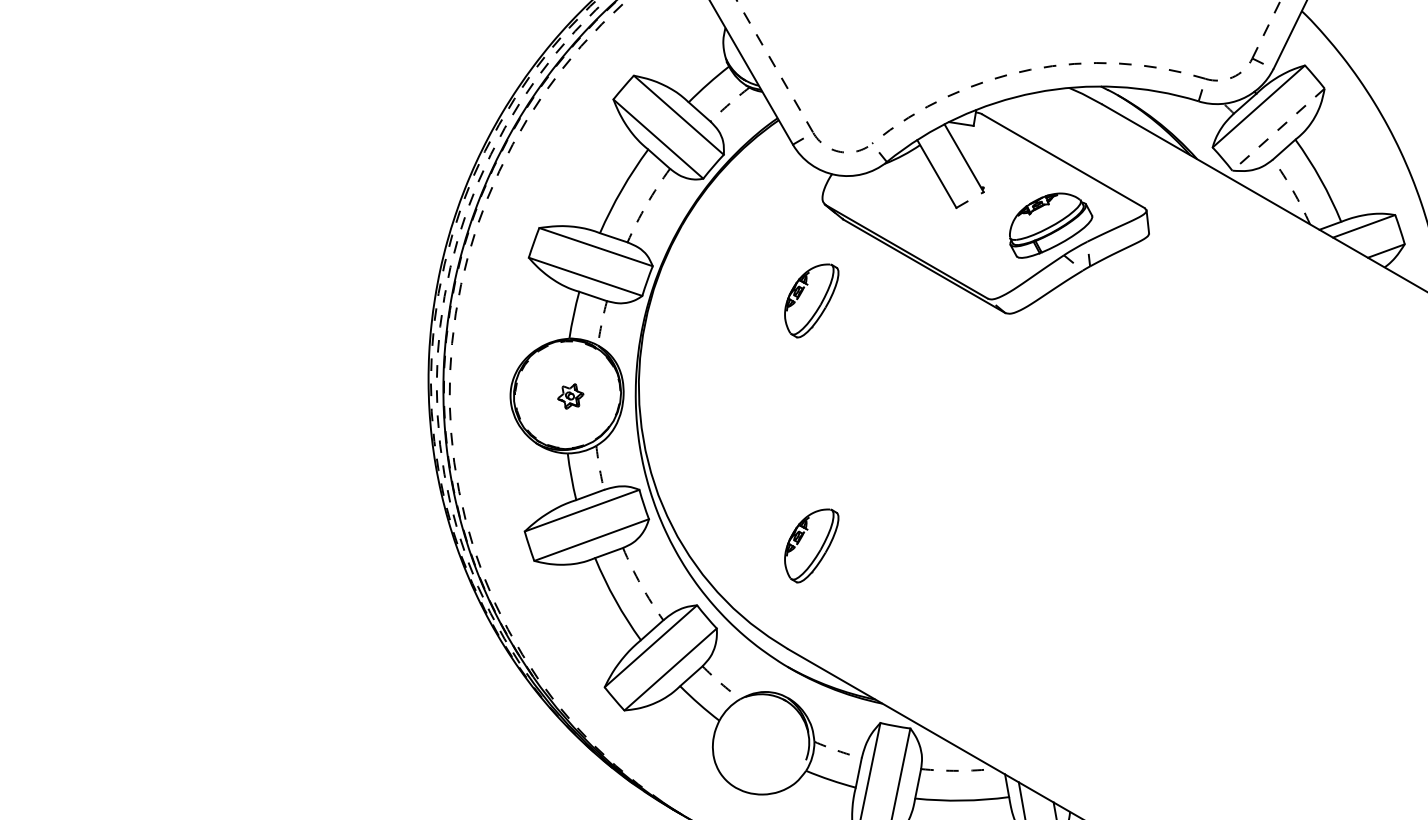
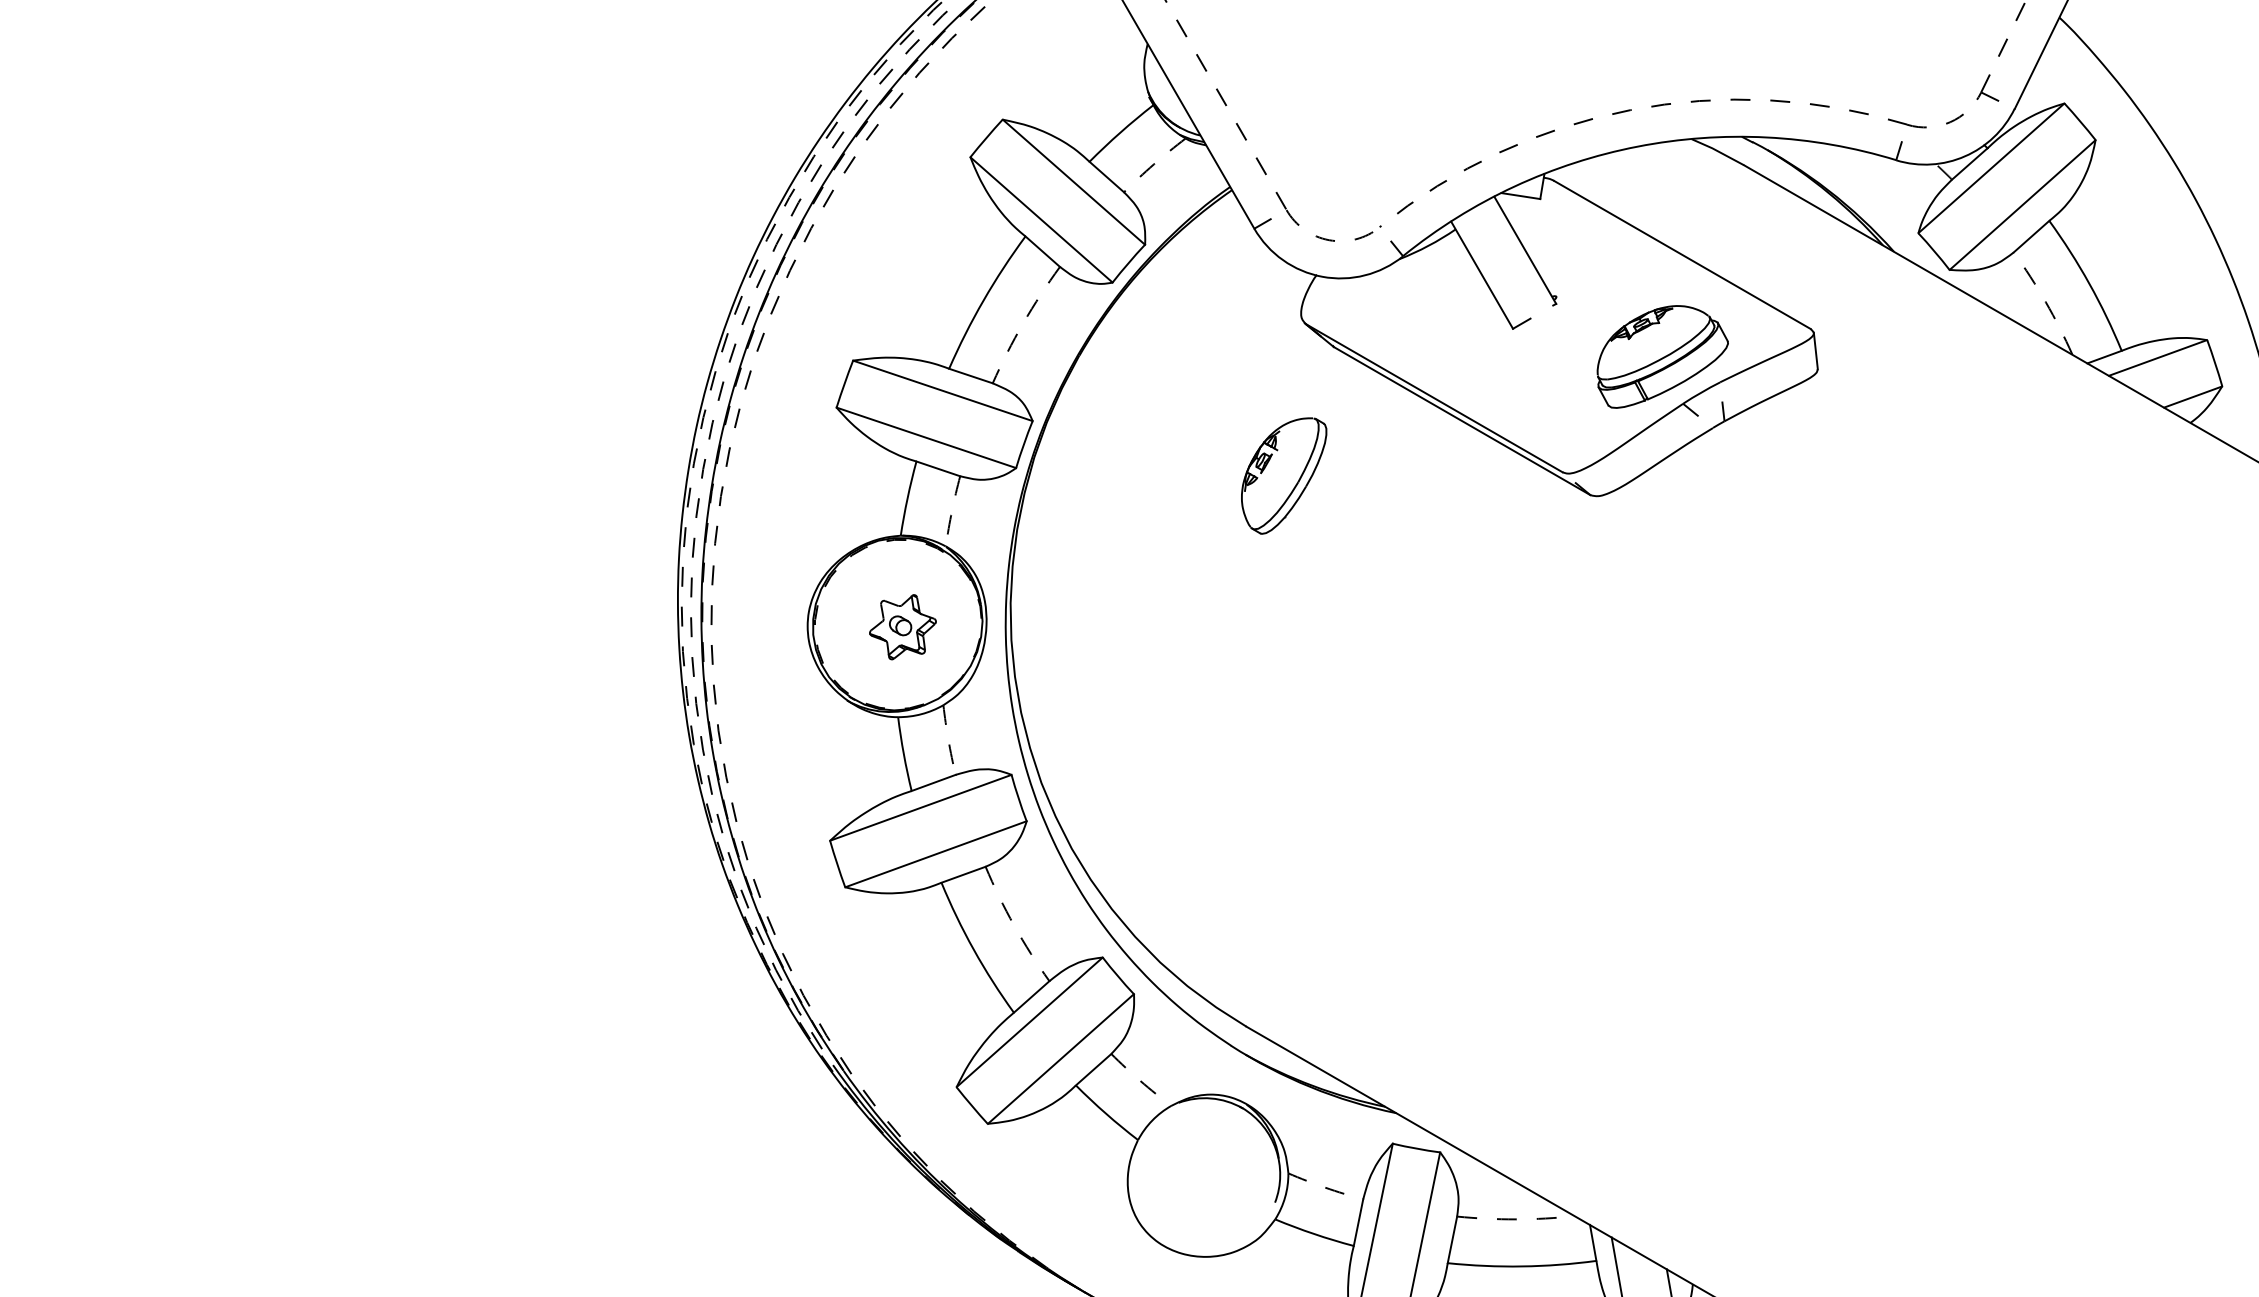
line: (1278, 129) -> (2022, 204), dashed -> solid
part: (570, 396) -> (902, 627), size x1.67
part: (811, 545) -> (1283, 862), removed

